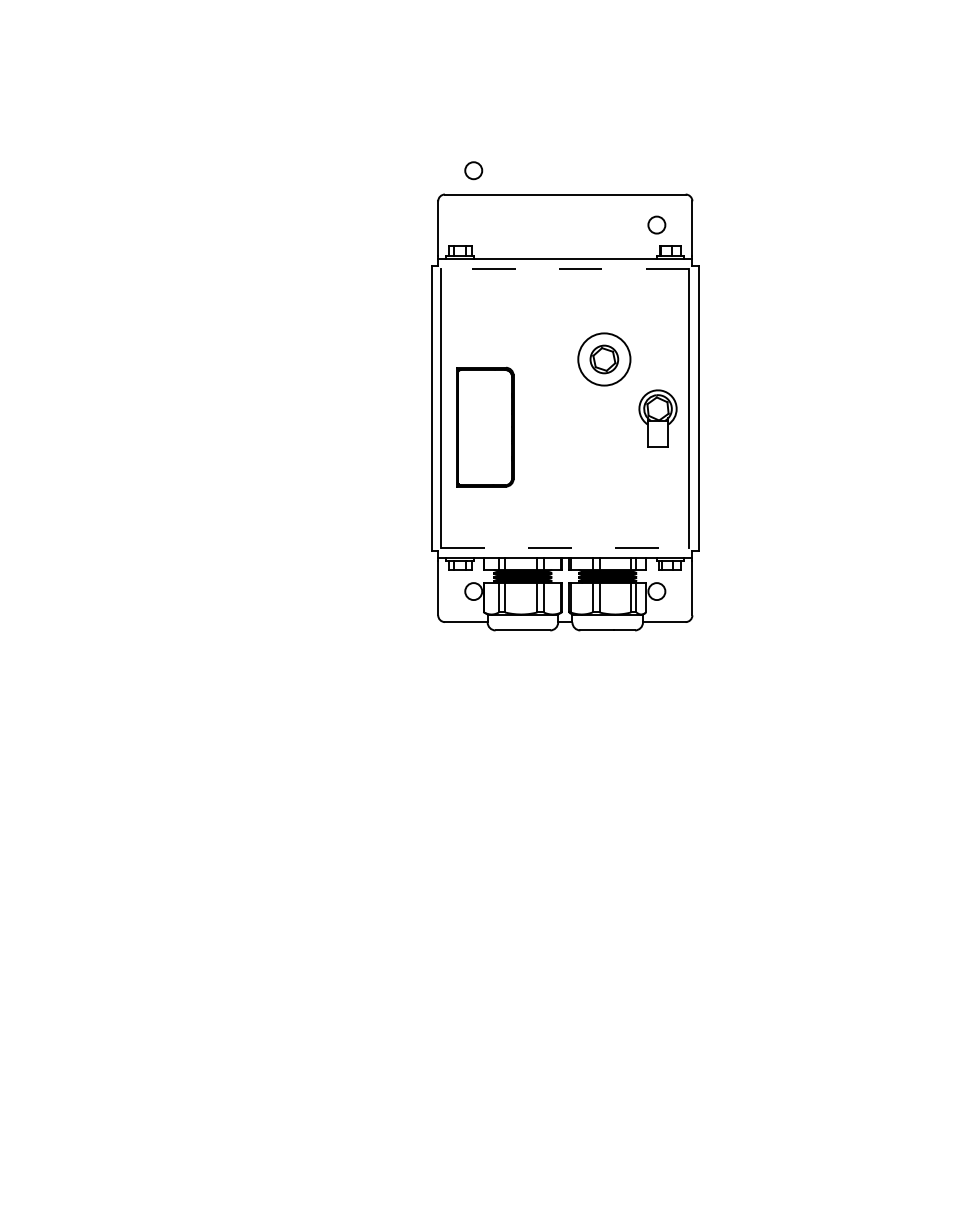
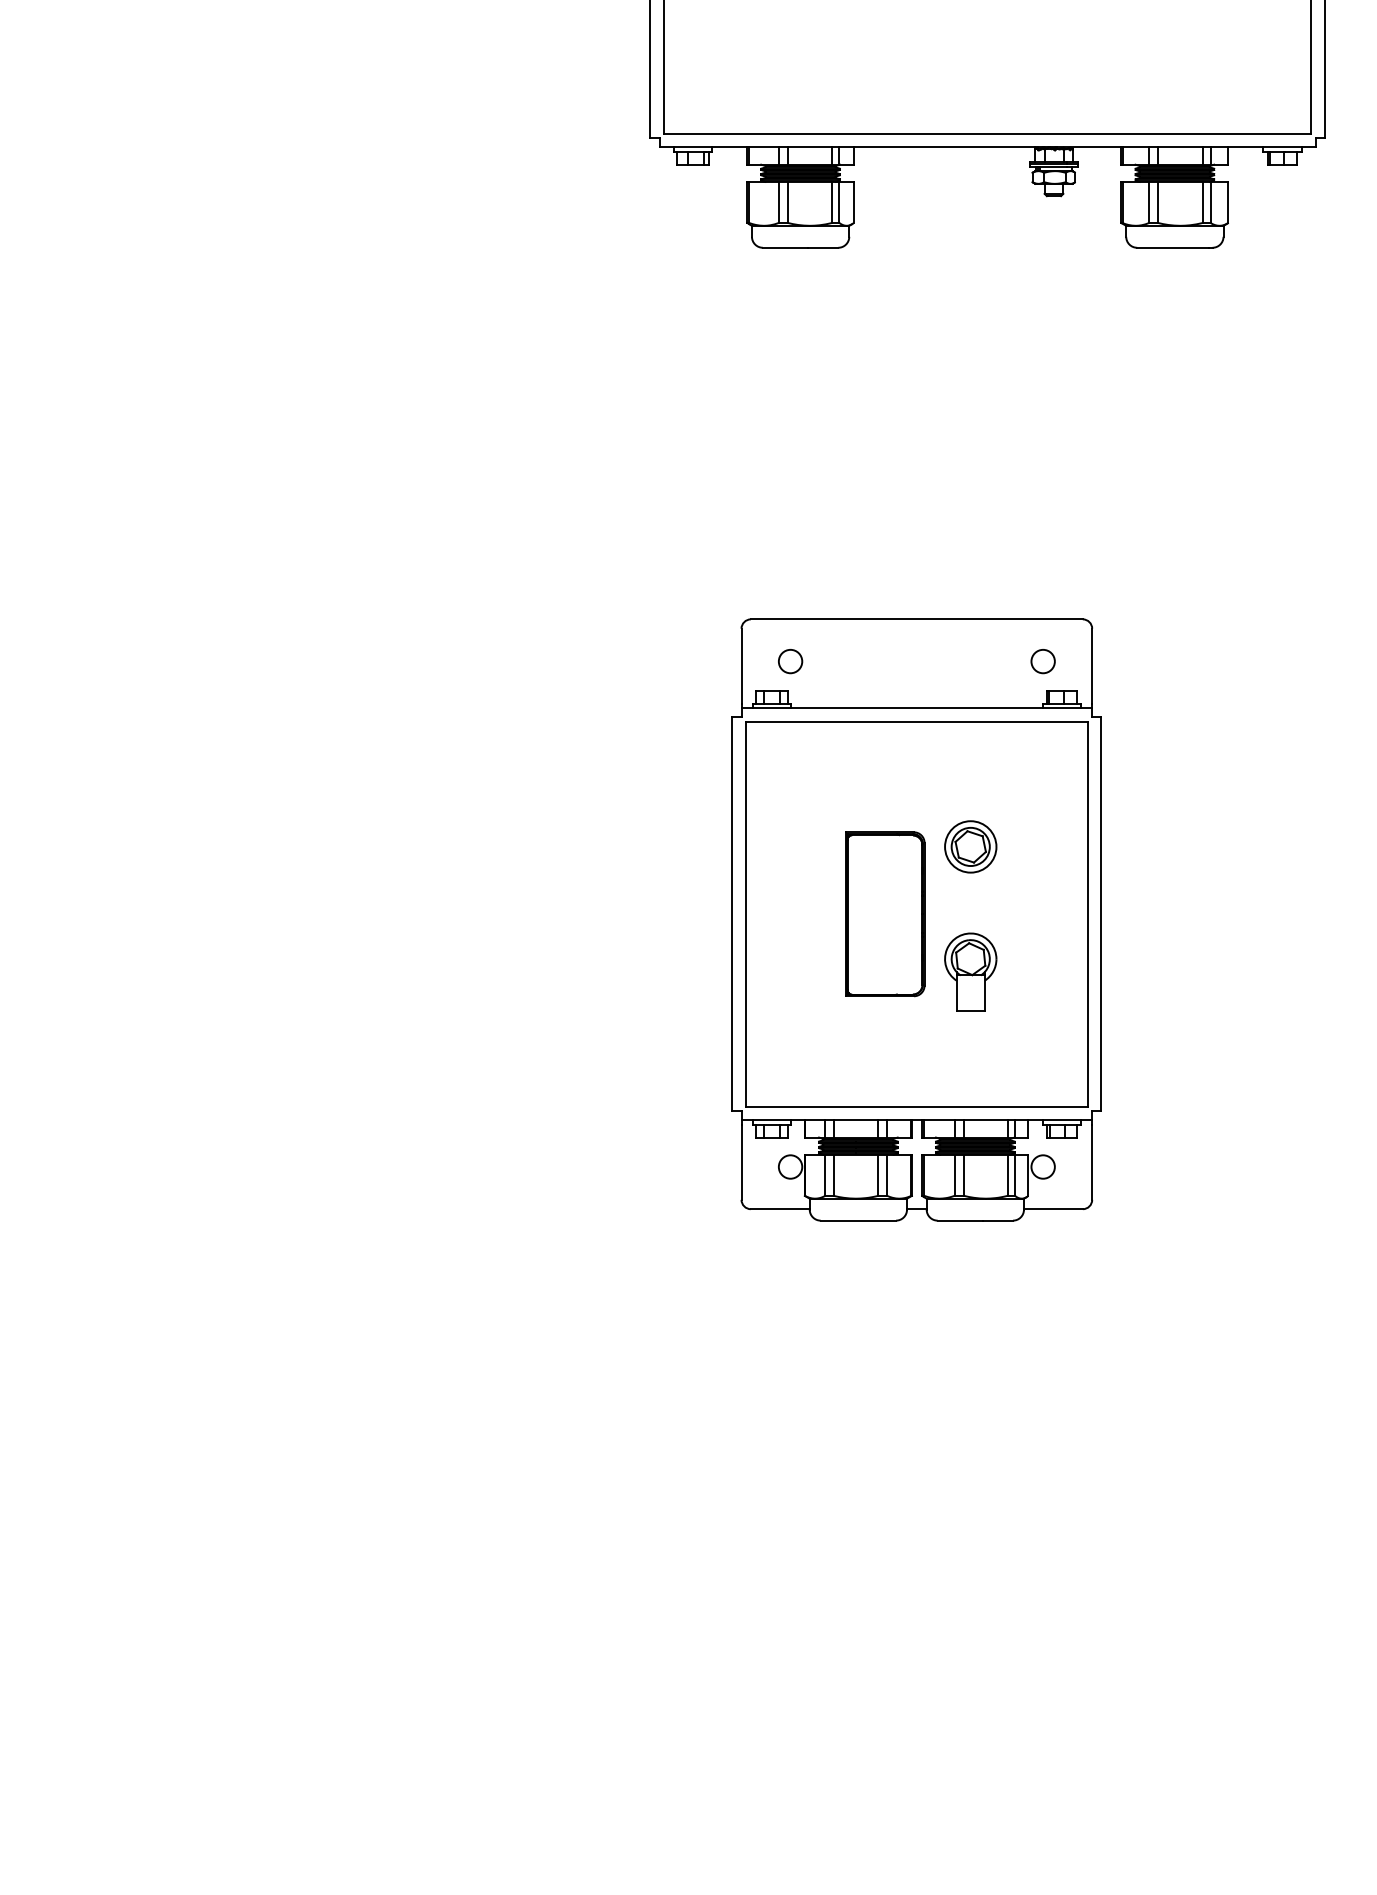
circle: (473, 170) -> (790, 661), moved
line: (565, 268) -> (916, 721), dashed -> solid
circle: (604, 359) -> (970, 846), size x0.71
part: (657, 417) -> (970, 971), moved
part: (485, 427) -> (885, 914), moved
line: (565, 547) -> (916, 1106), dashed -> solid

